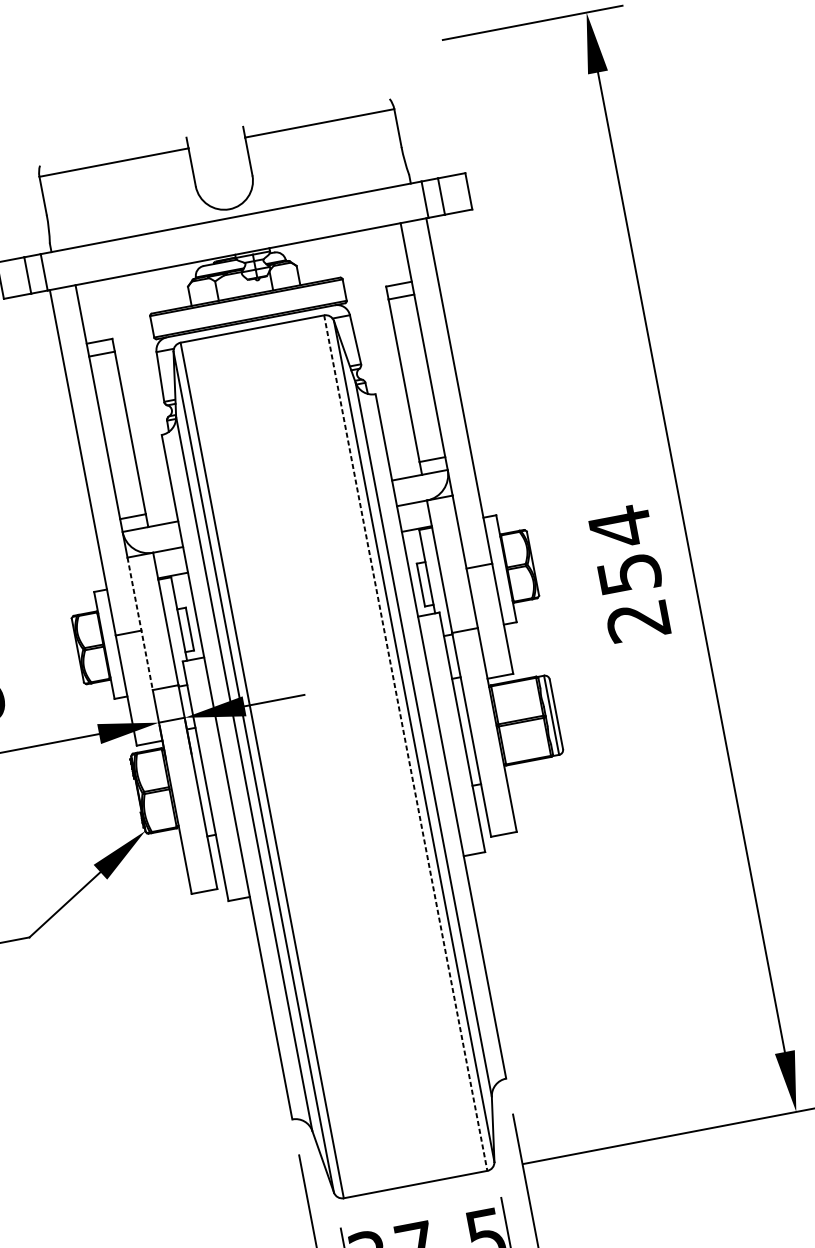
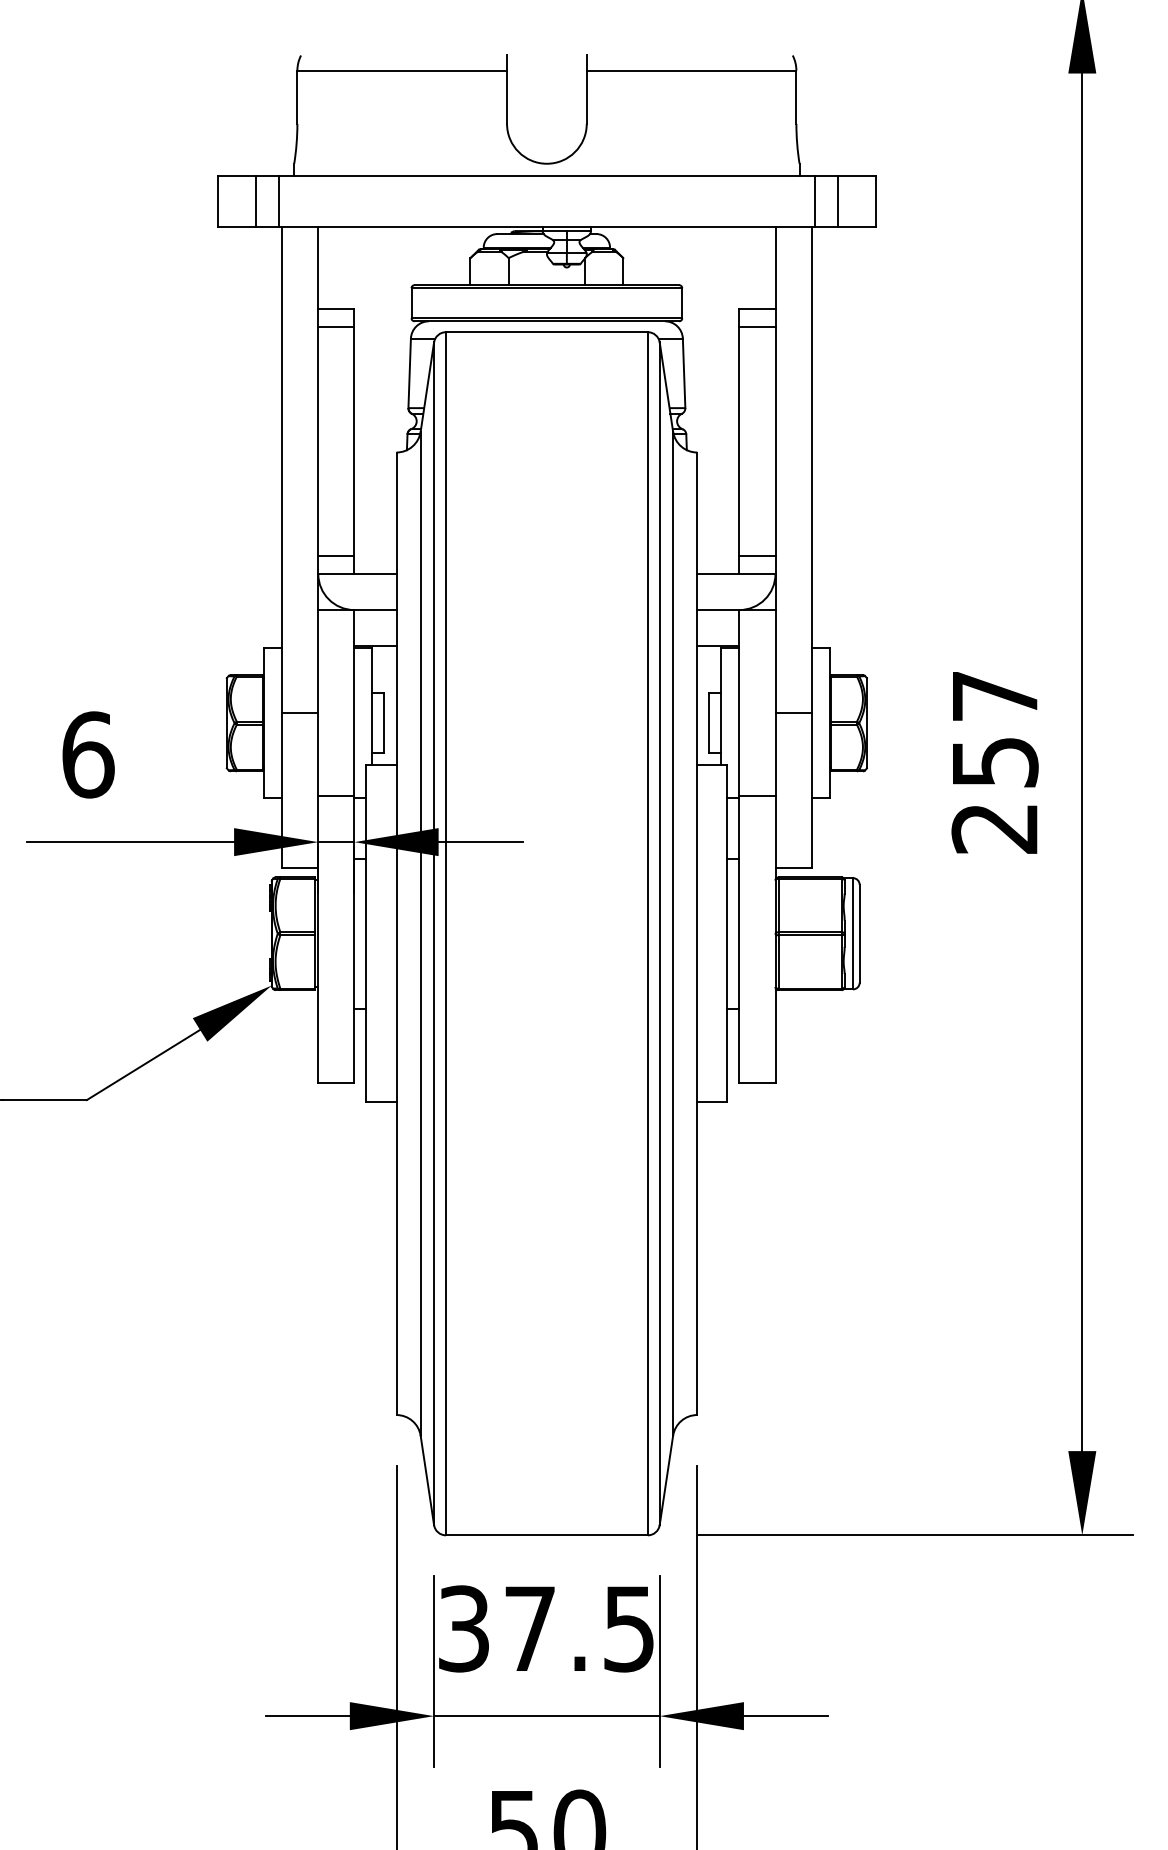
text: (620, 527) -> (995, 696), 254 -> 257
line: (140, 624) -> (318, 703), dashed -> solid
line: (405, 742) -> (647, 933), dashed -> solid

